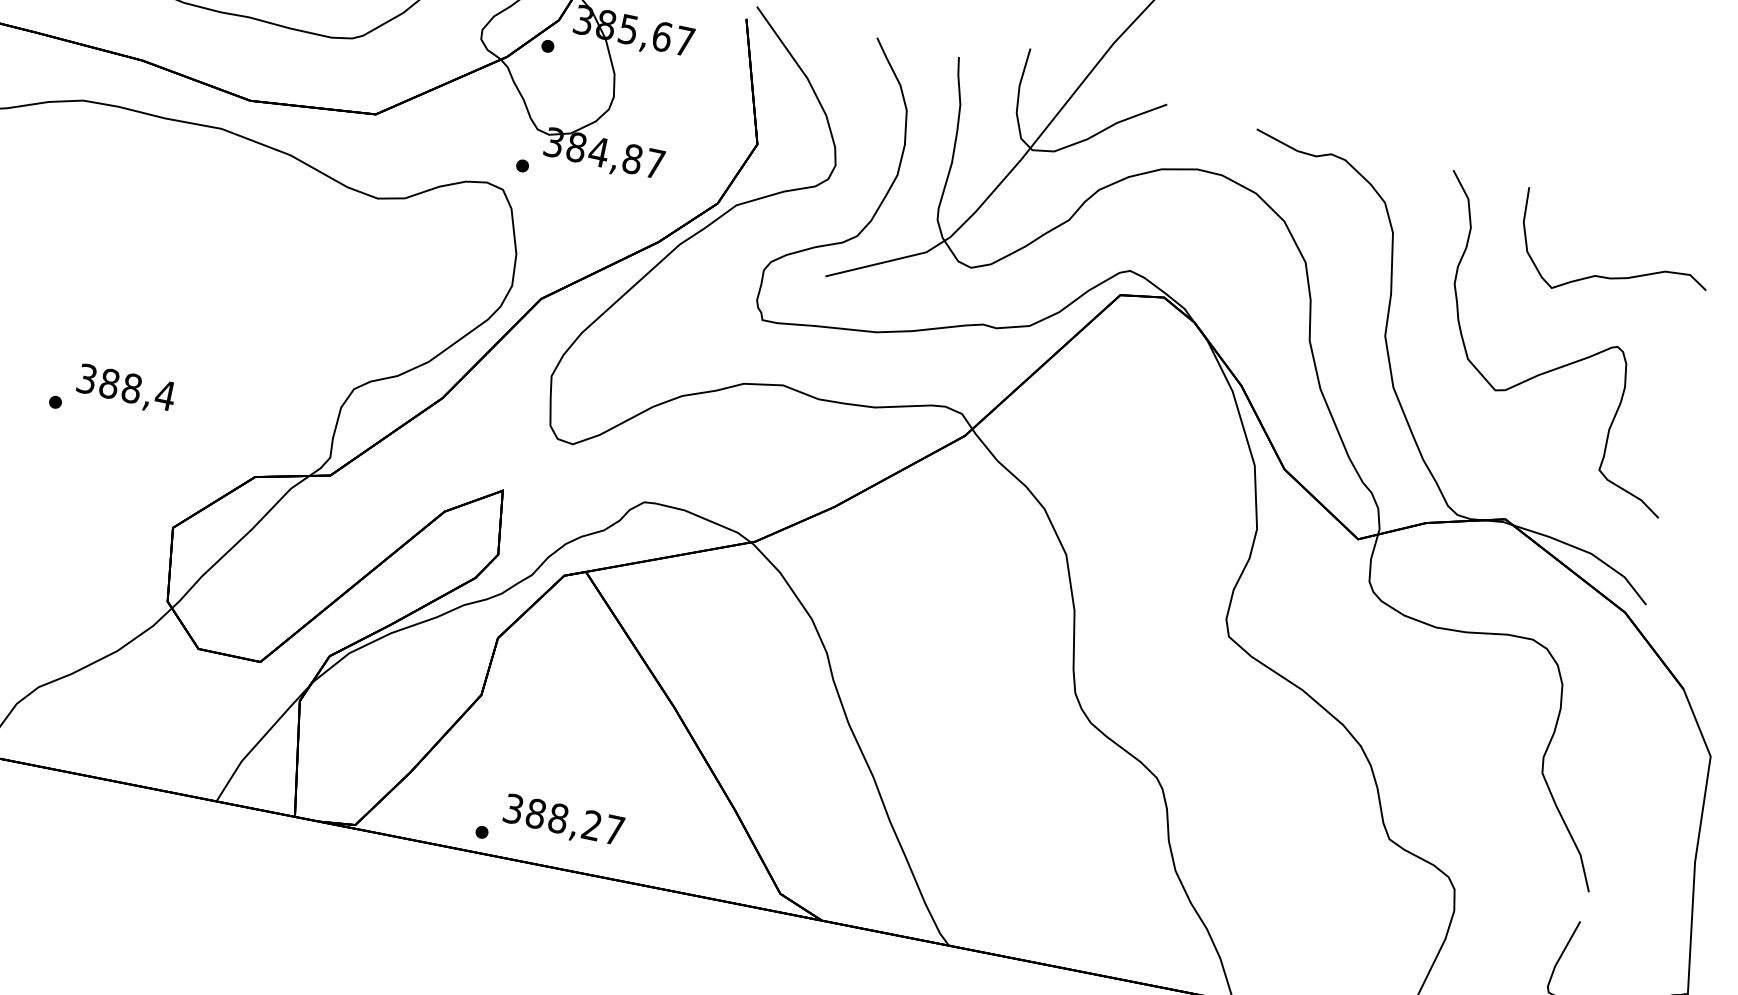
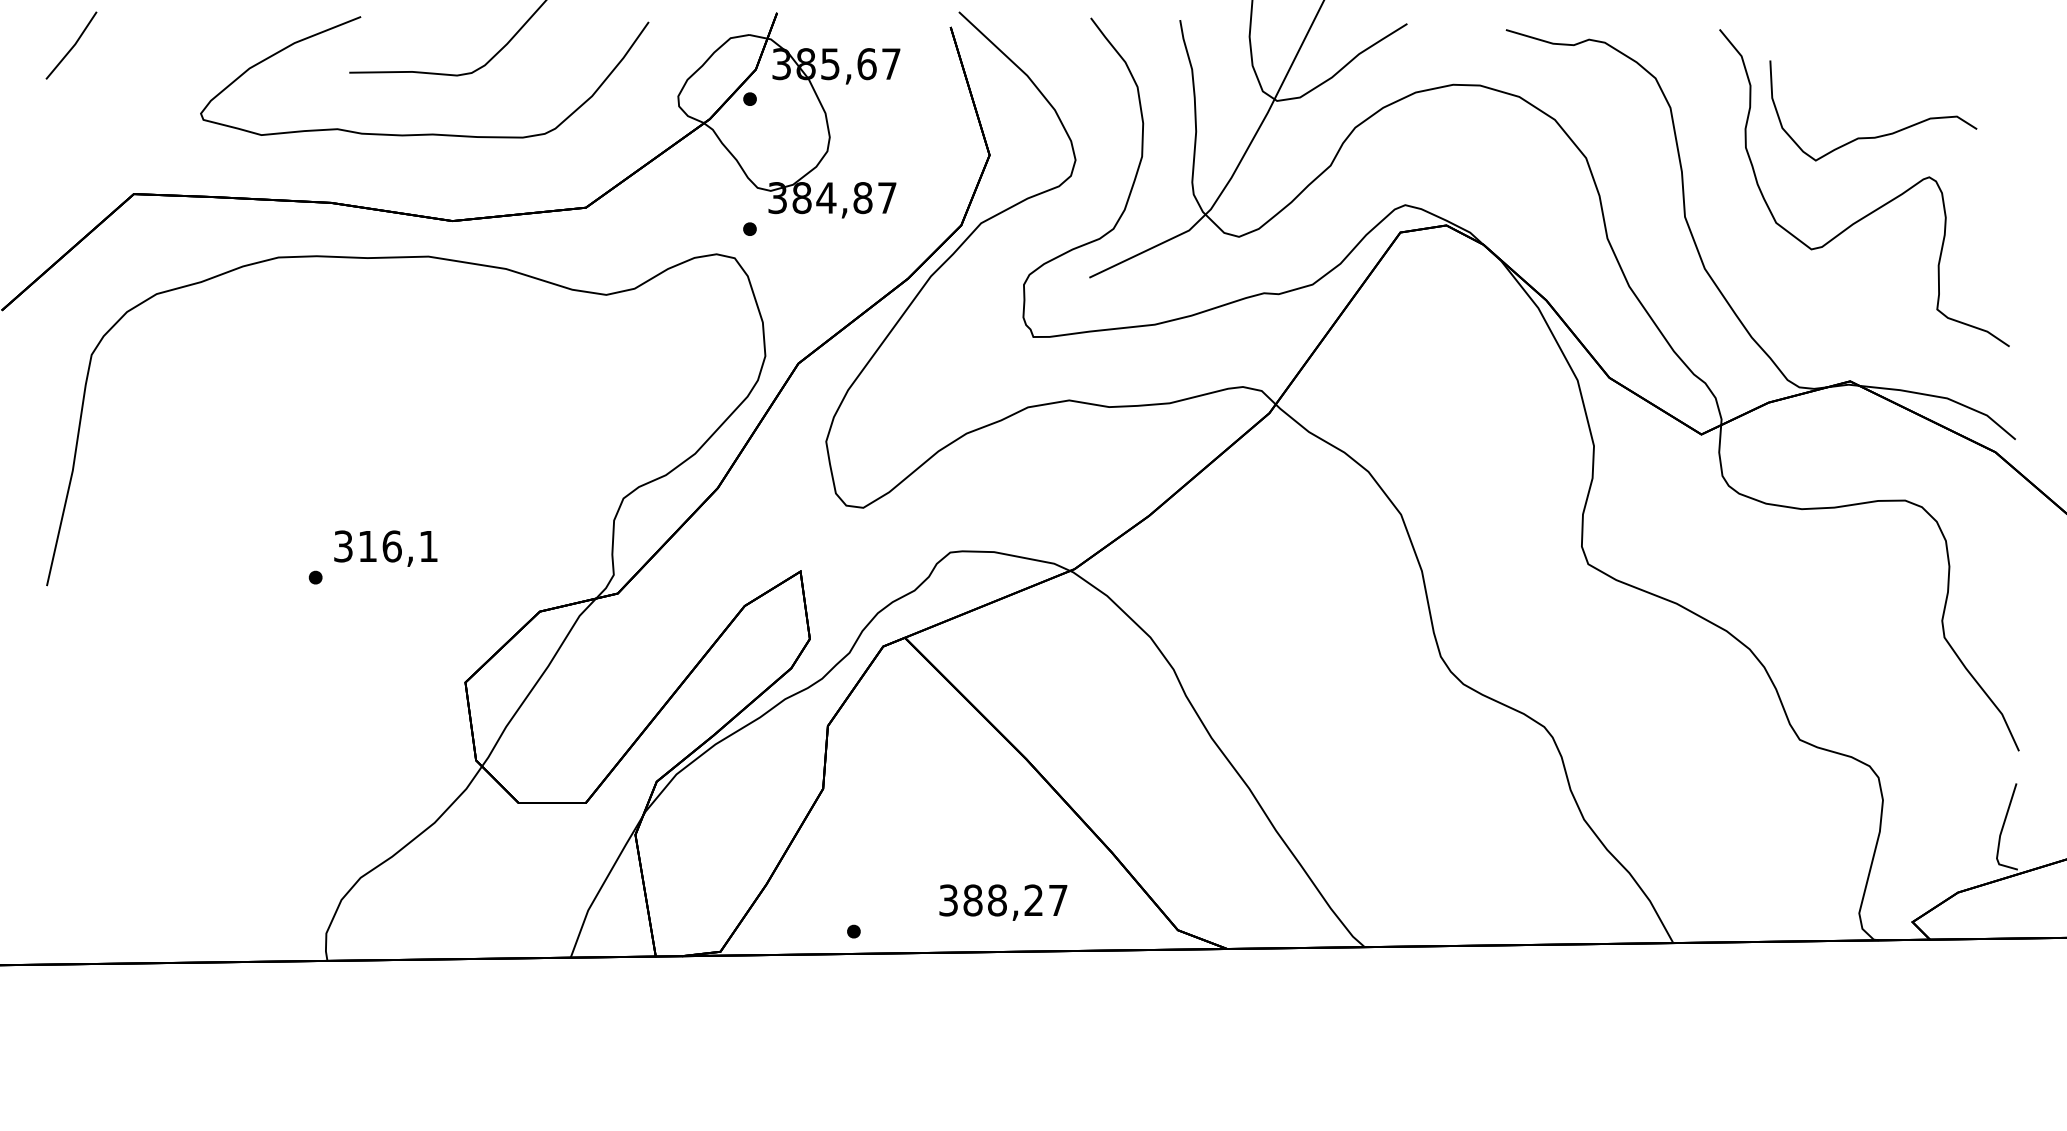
curve: (1615, 277) -> (1879, 135), moved
text: (137, 389) -> (398, 546), 388,4 -> 316,1
text: (563, 821) -> (1003, 902), moved

